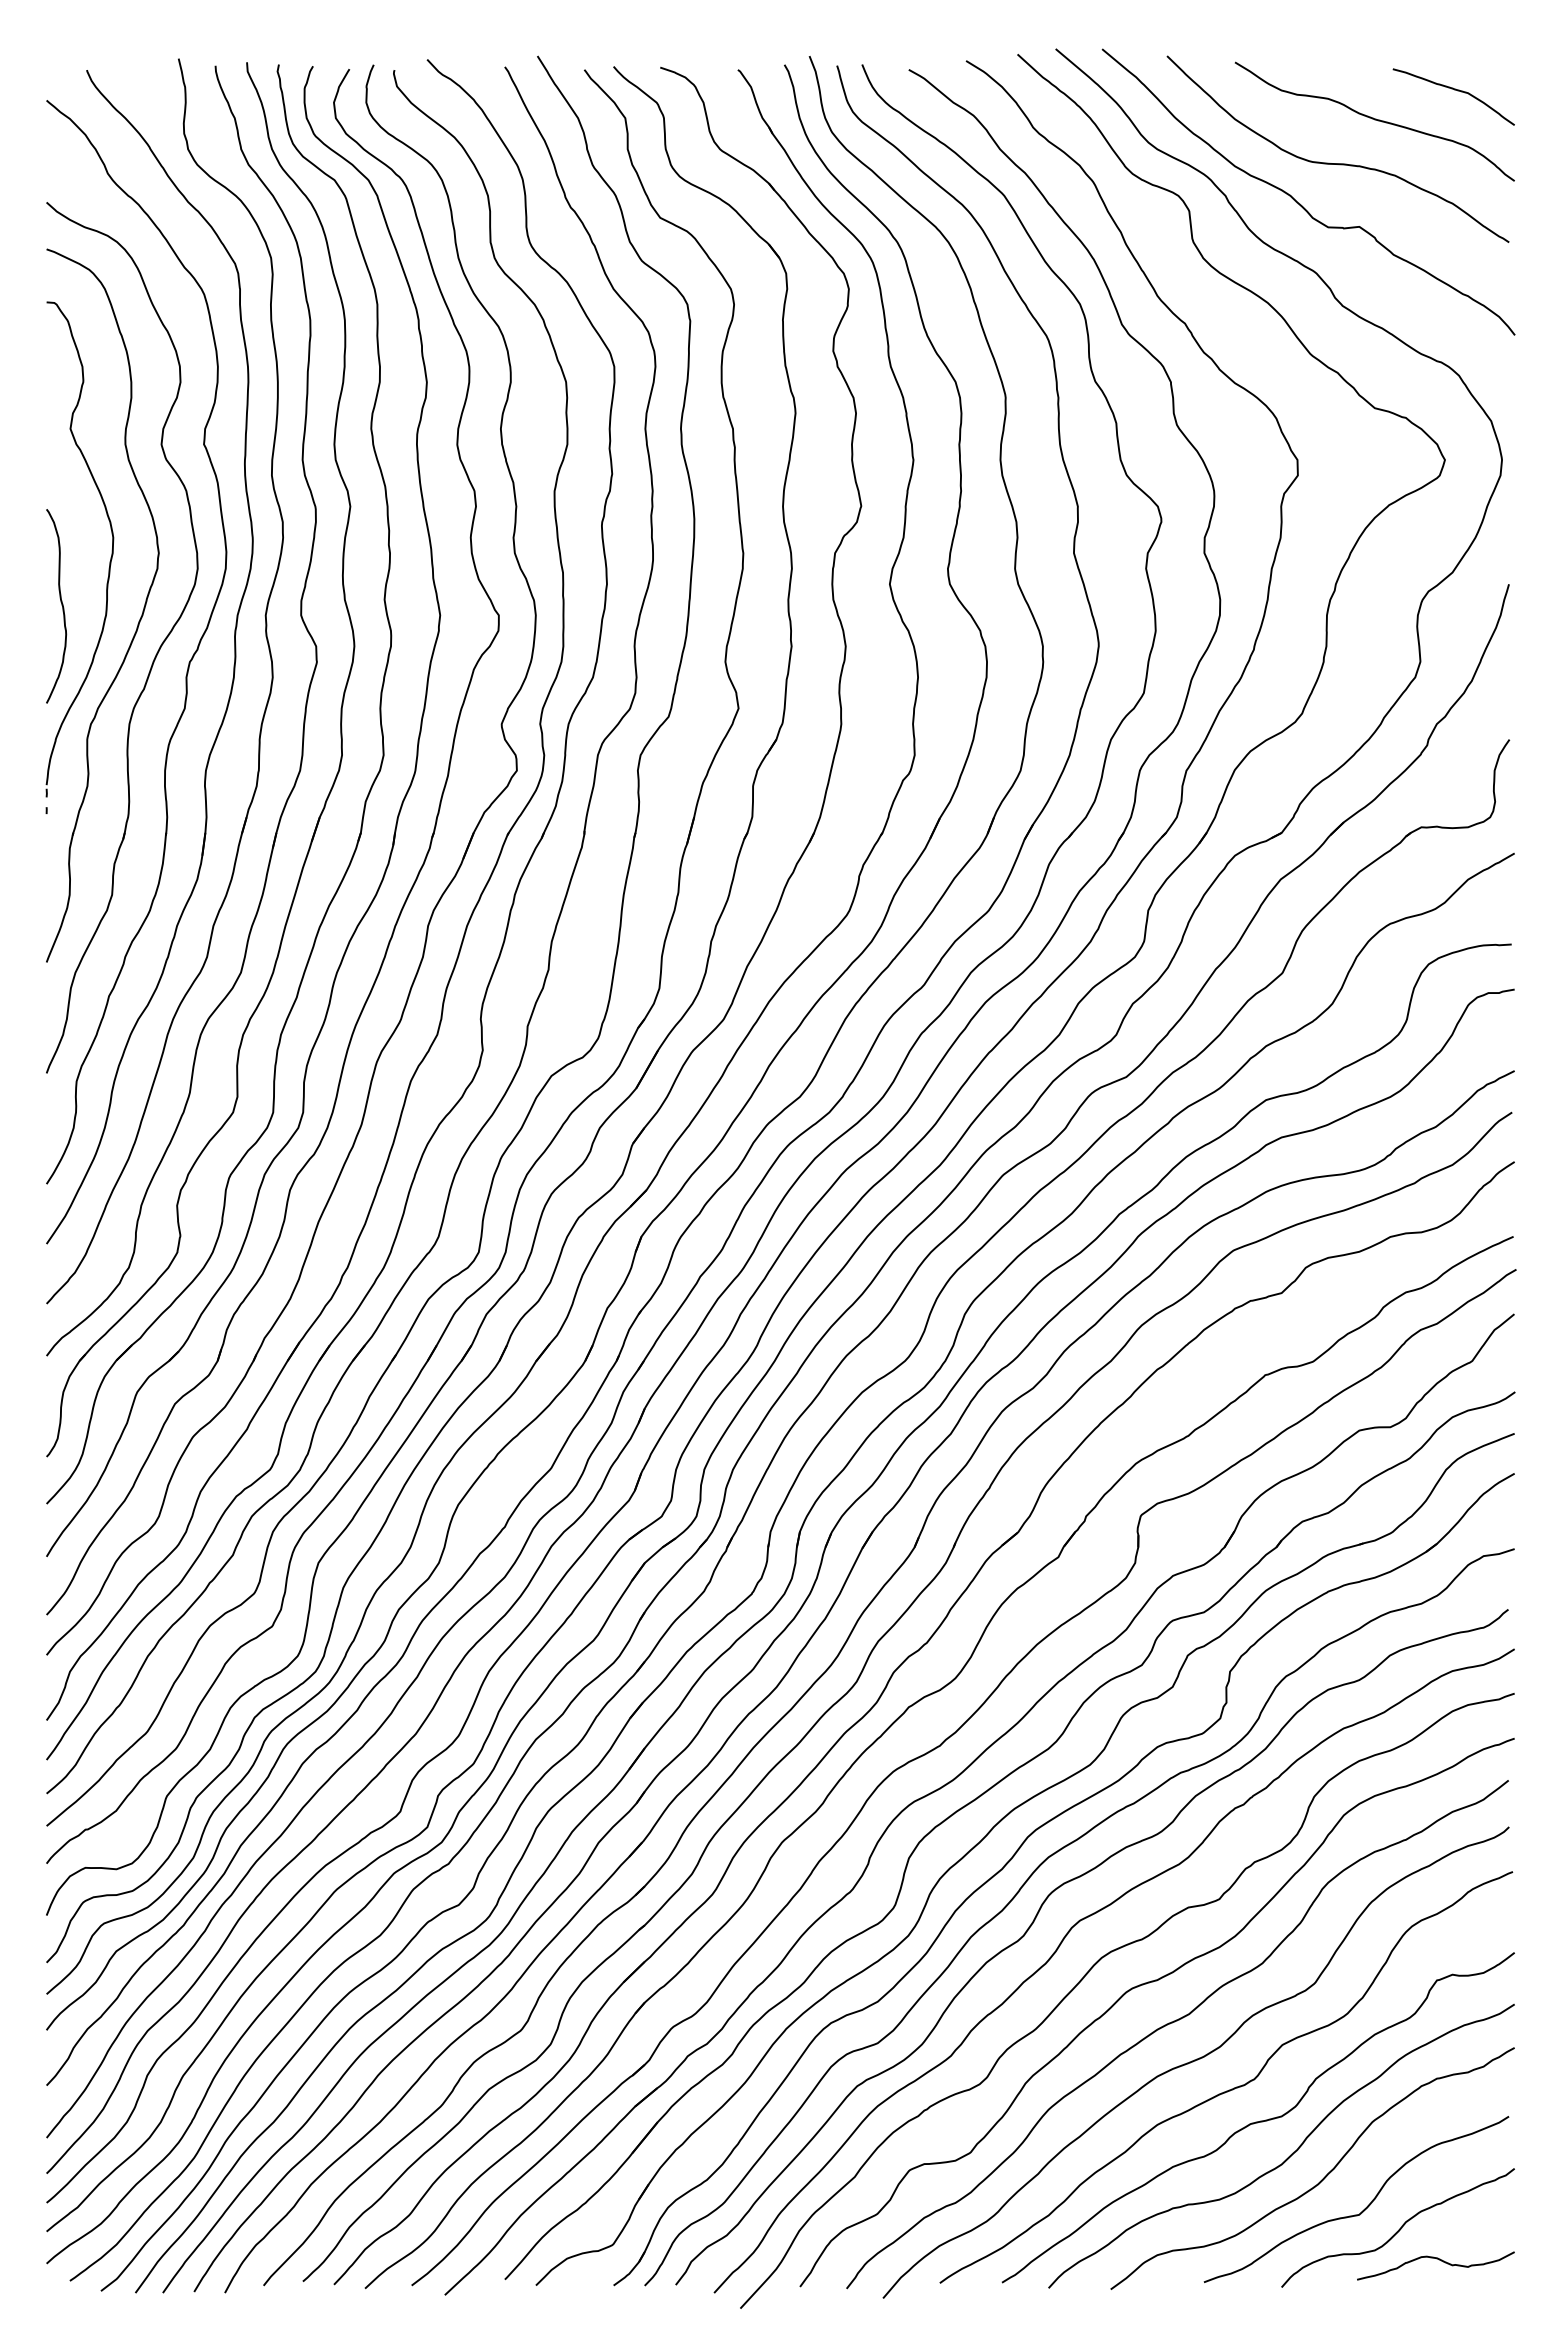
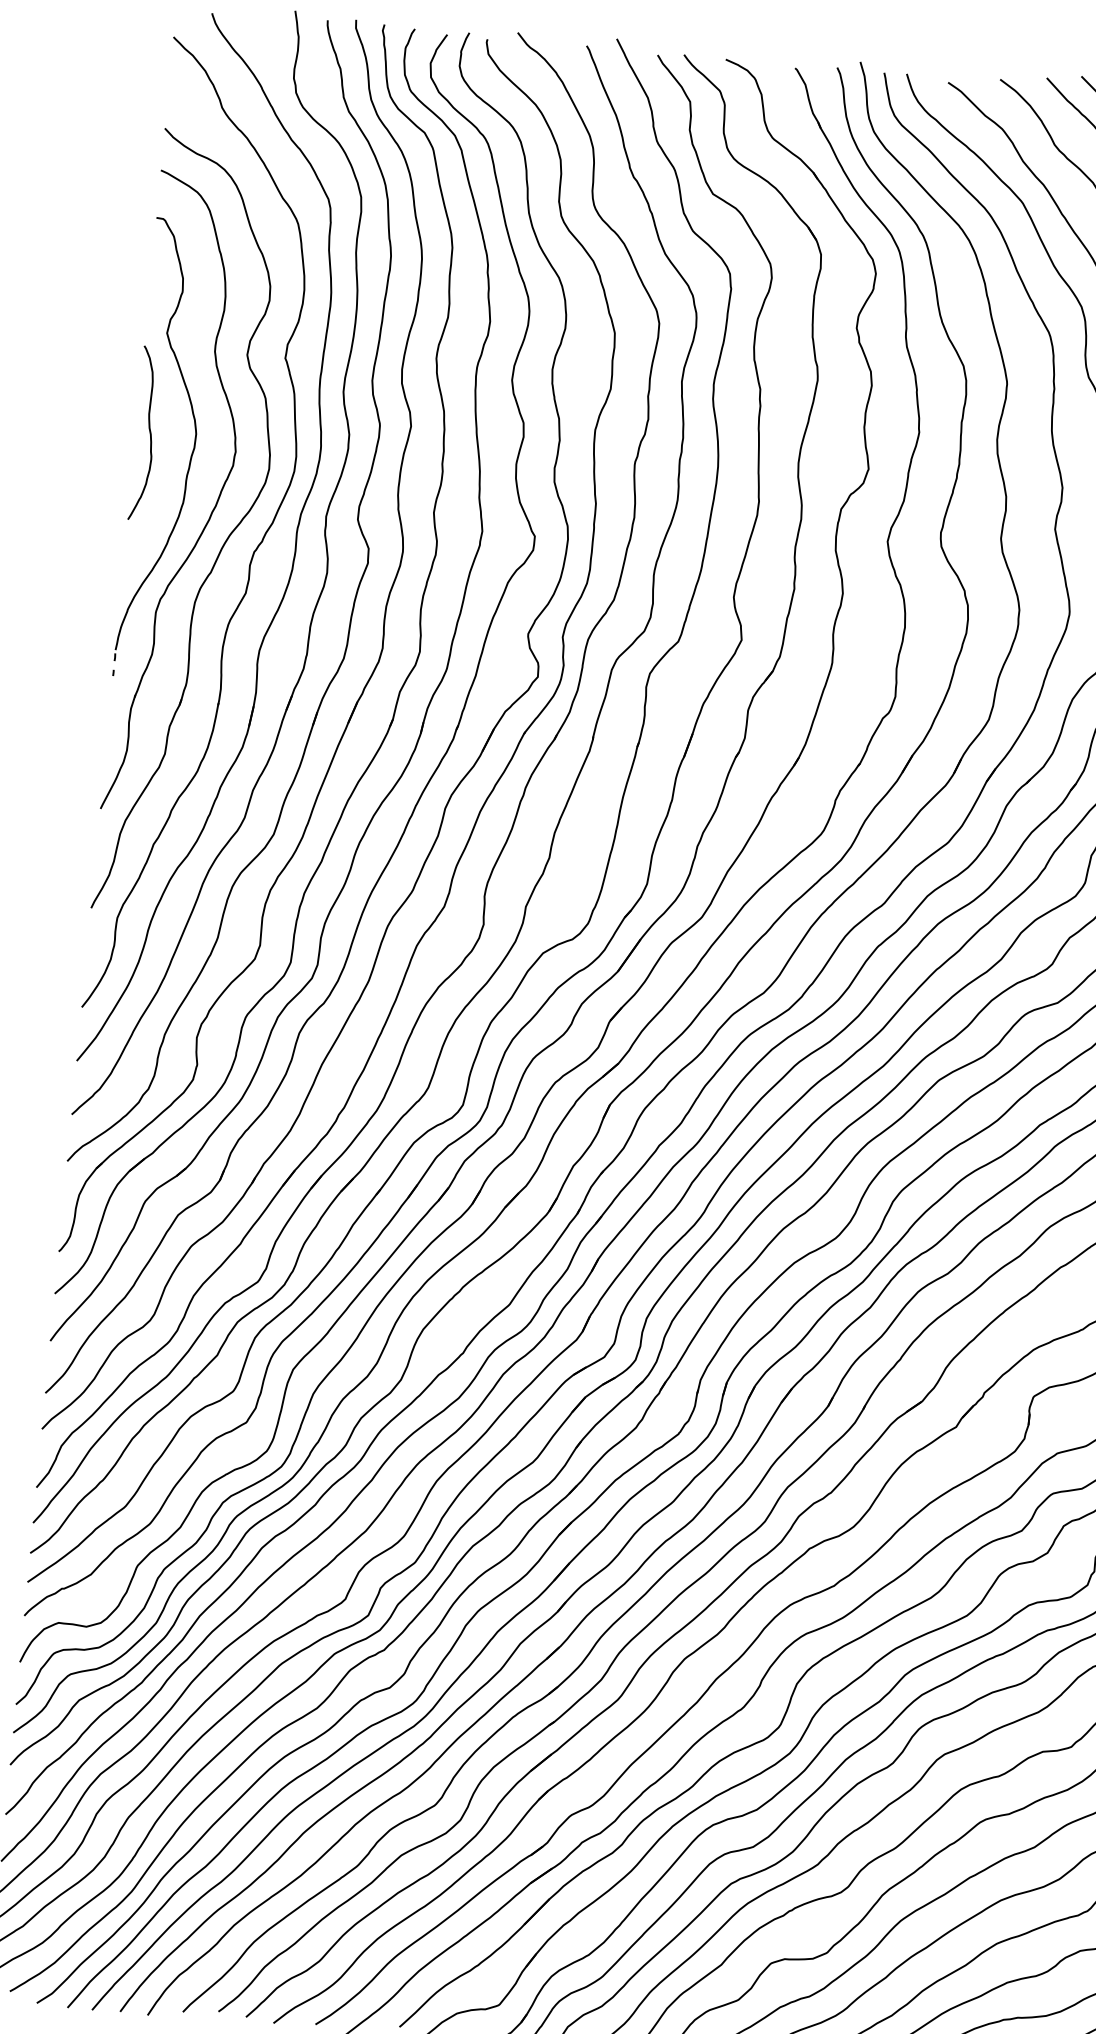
curve: (61, 605) -> (149, 433), moved

